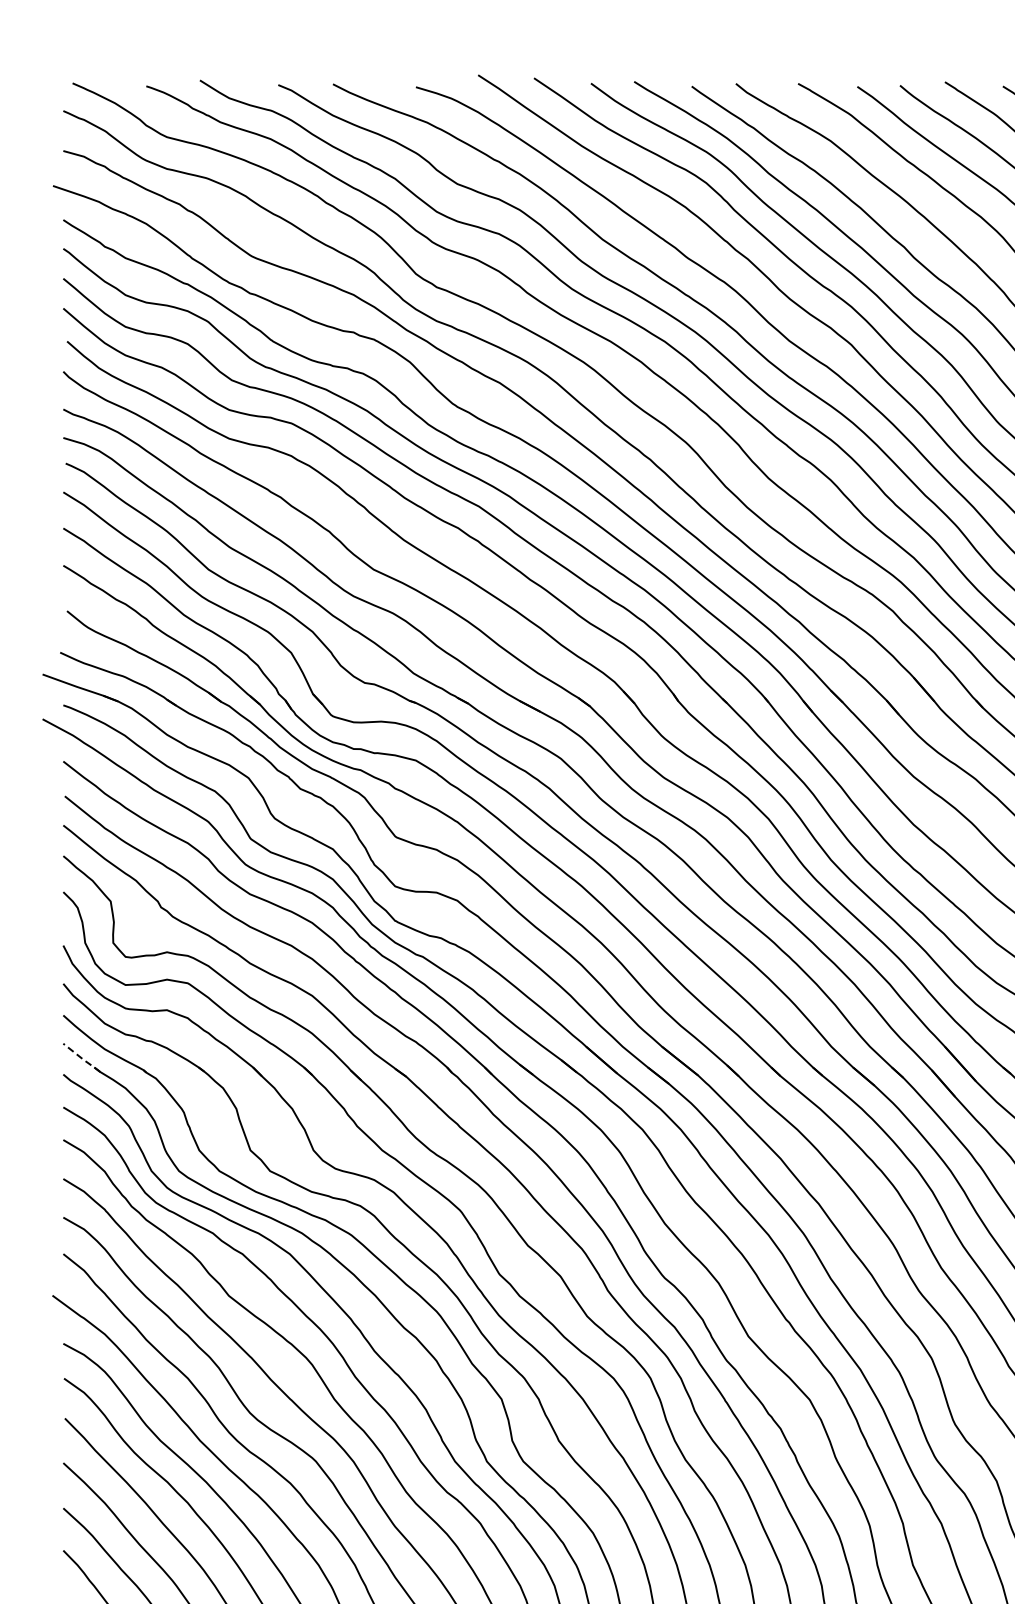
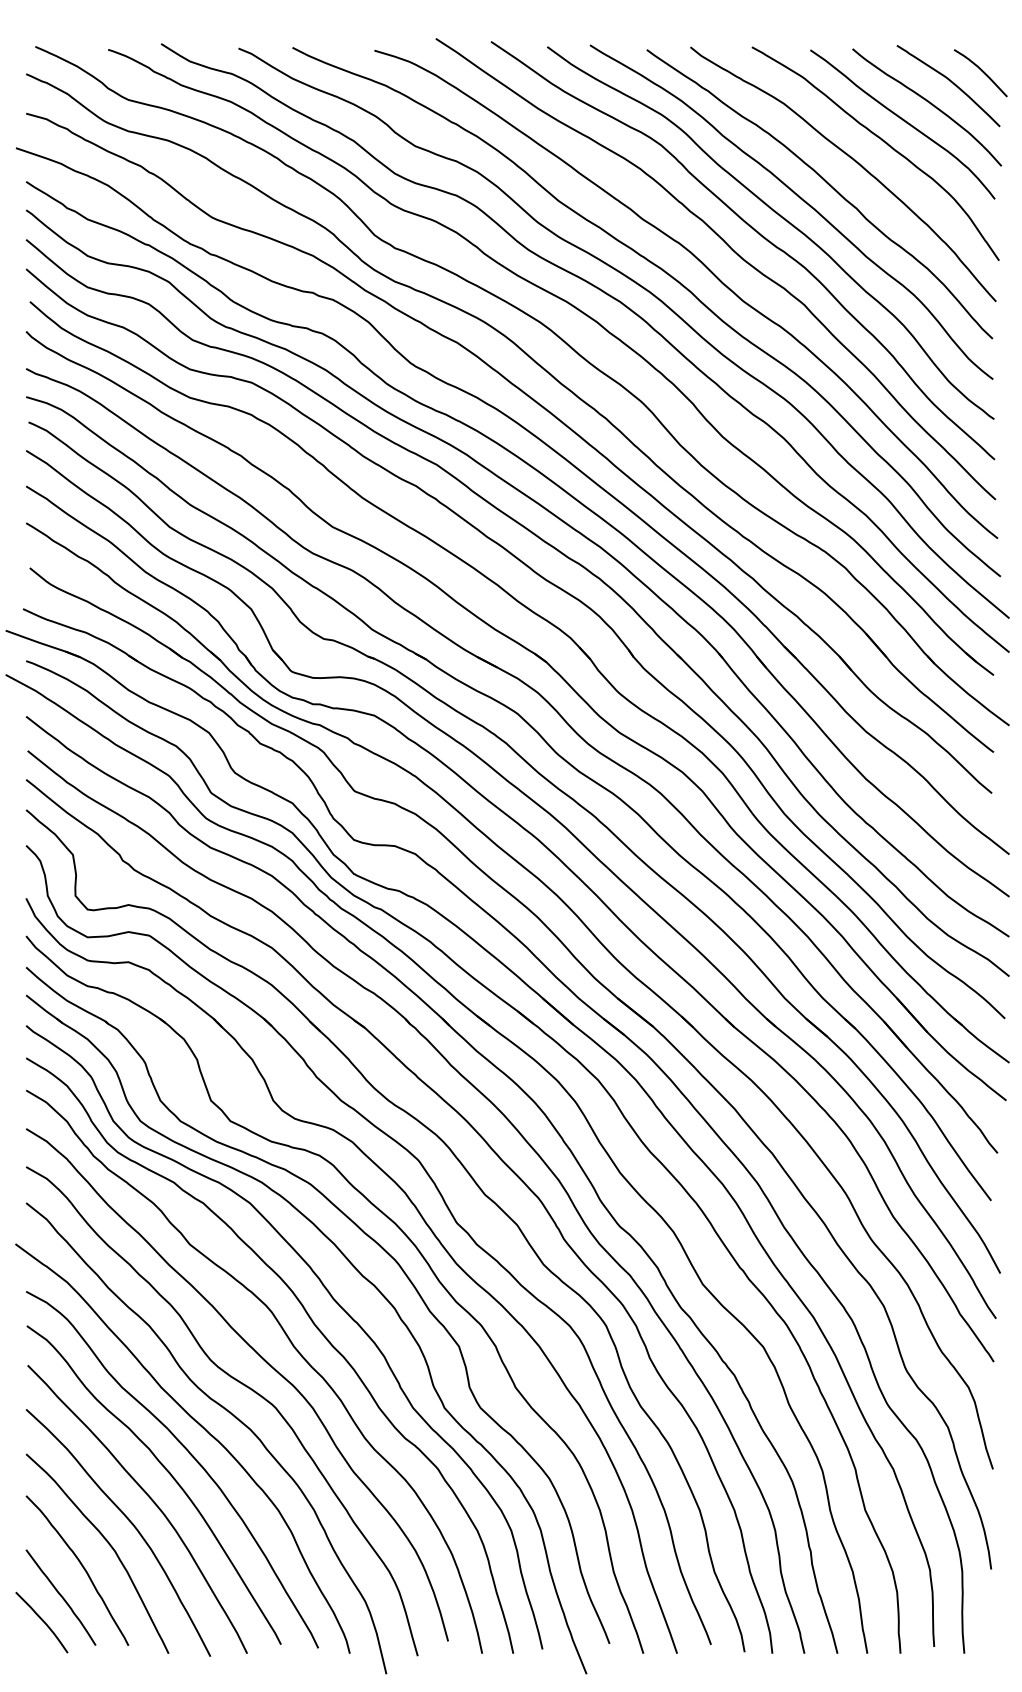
line: (82, 1059) -> (45, 1010), dashed -> solid

